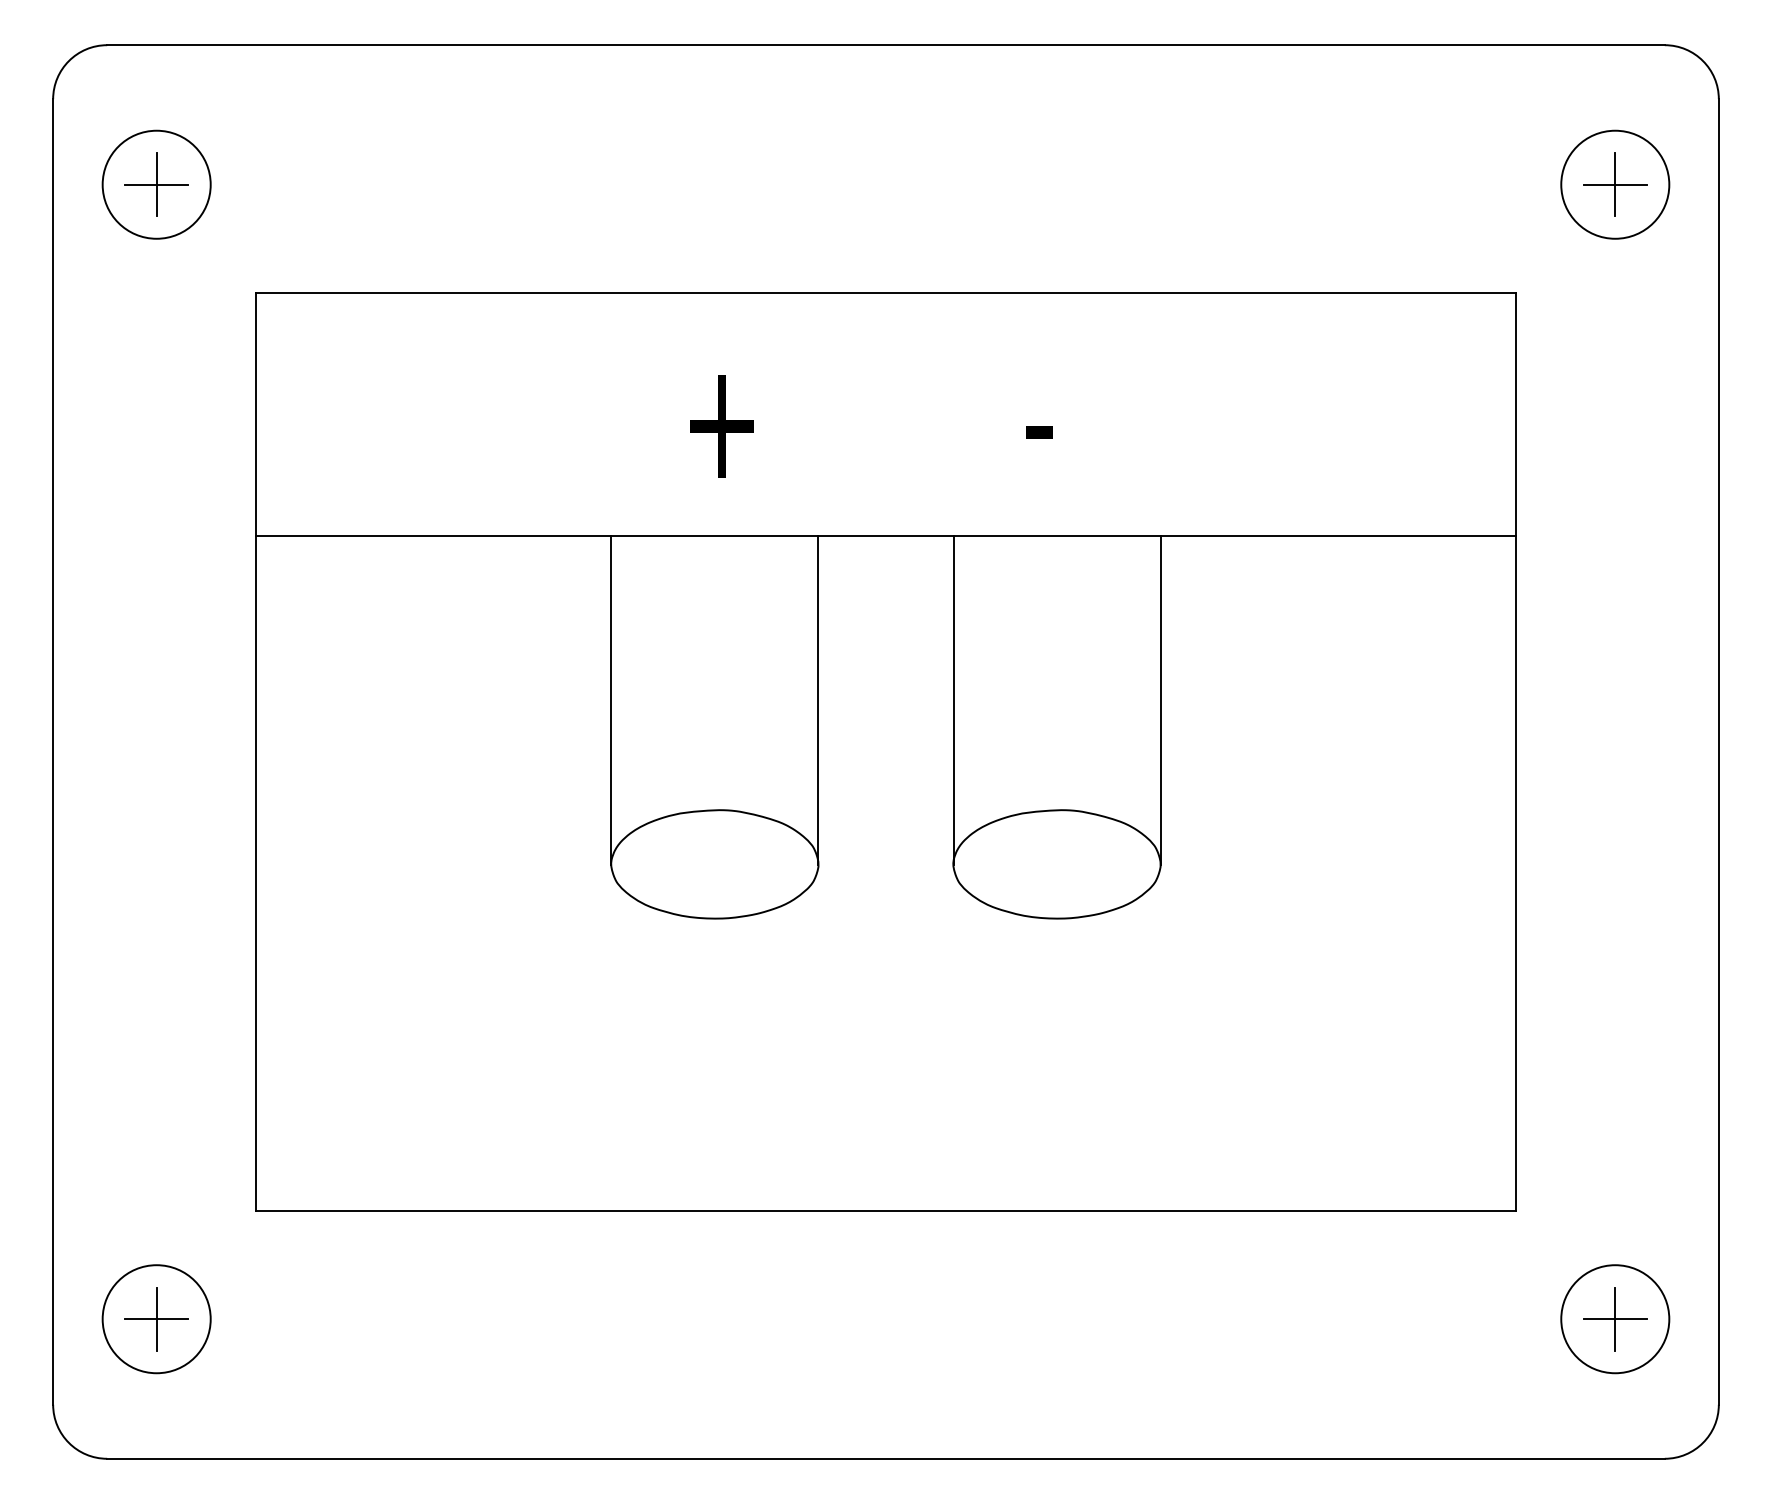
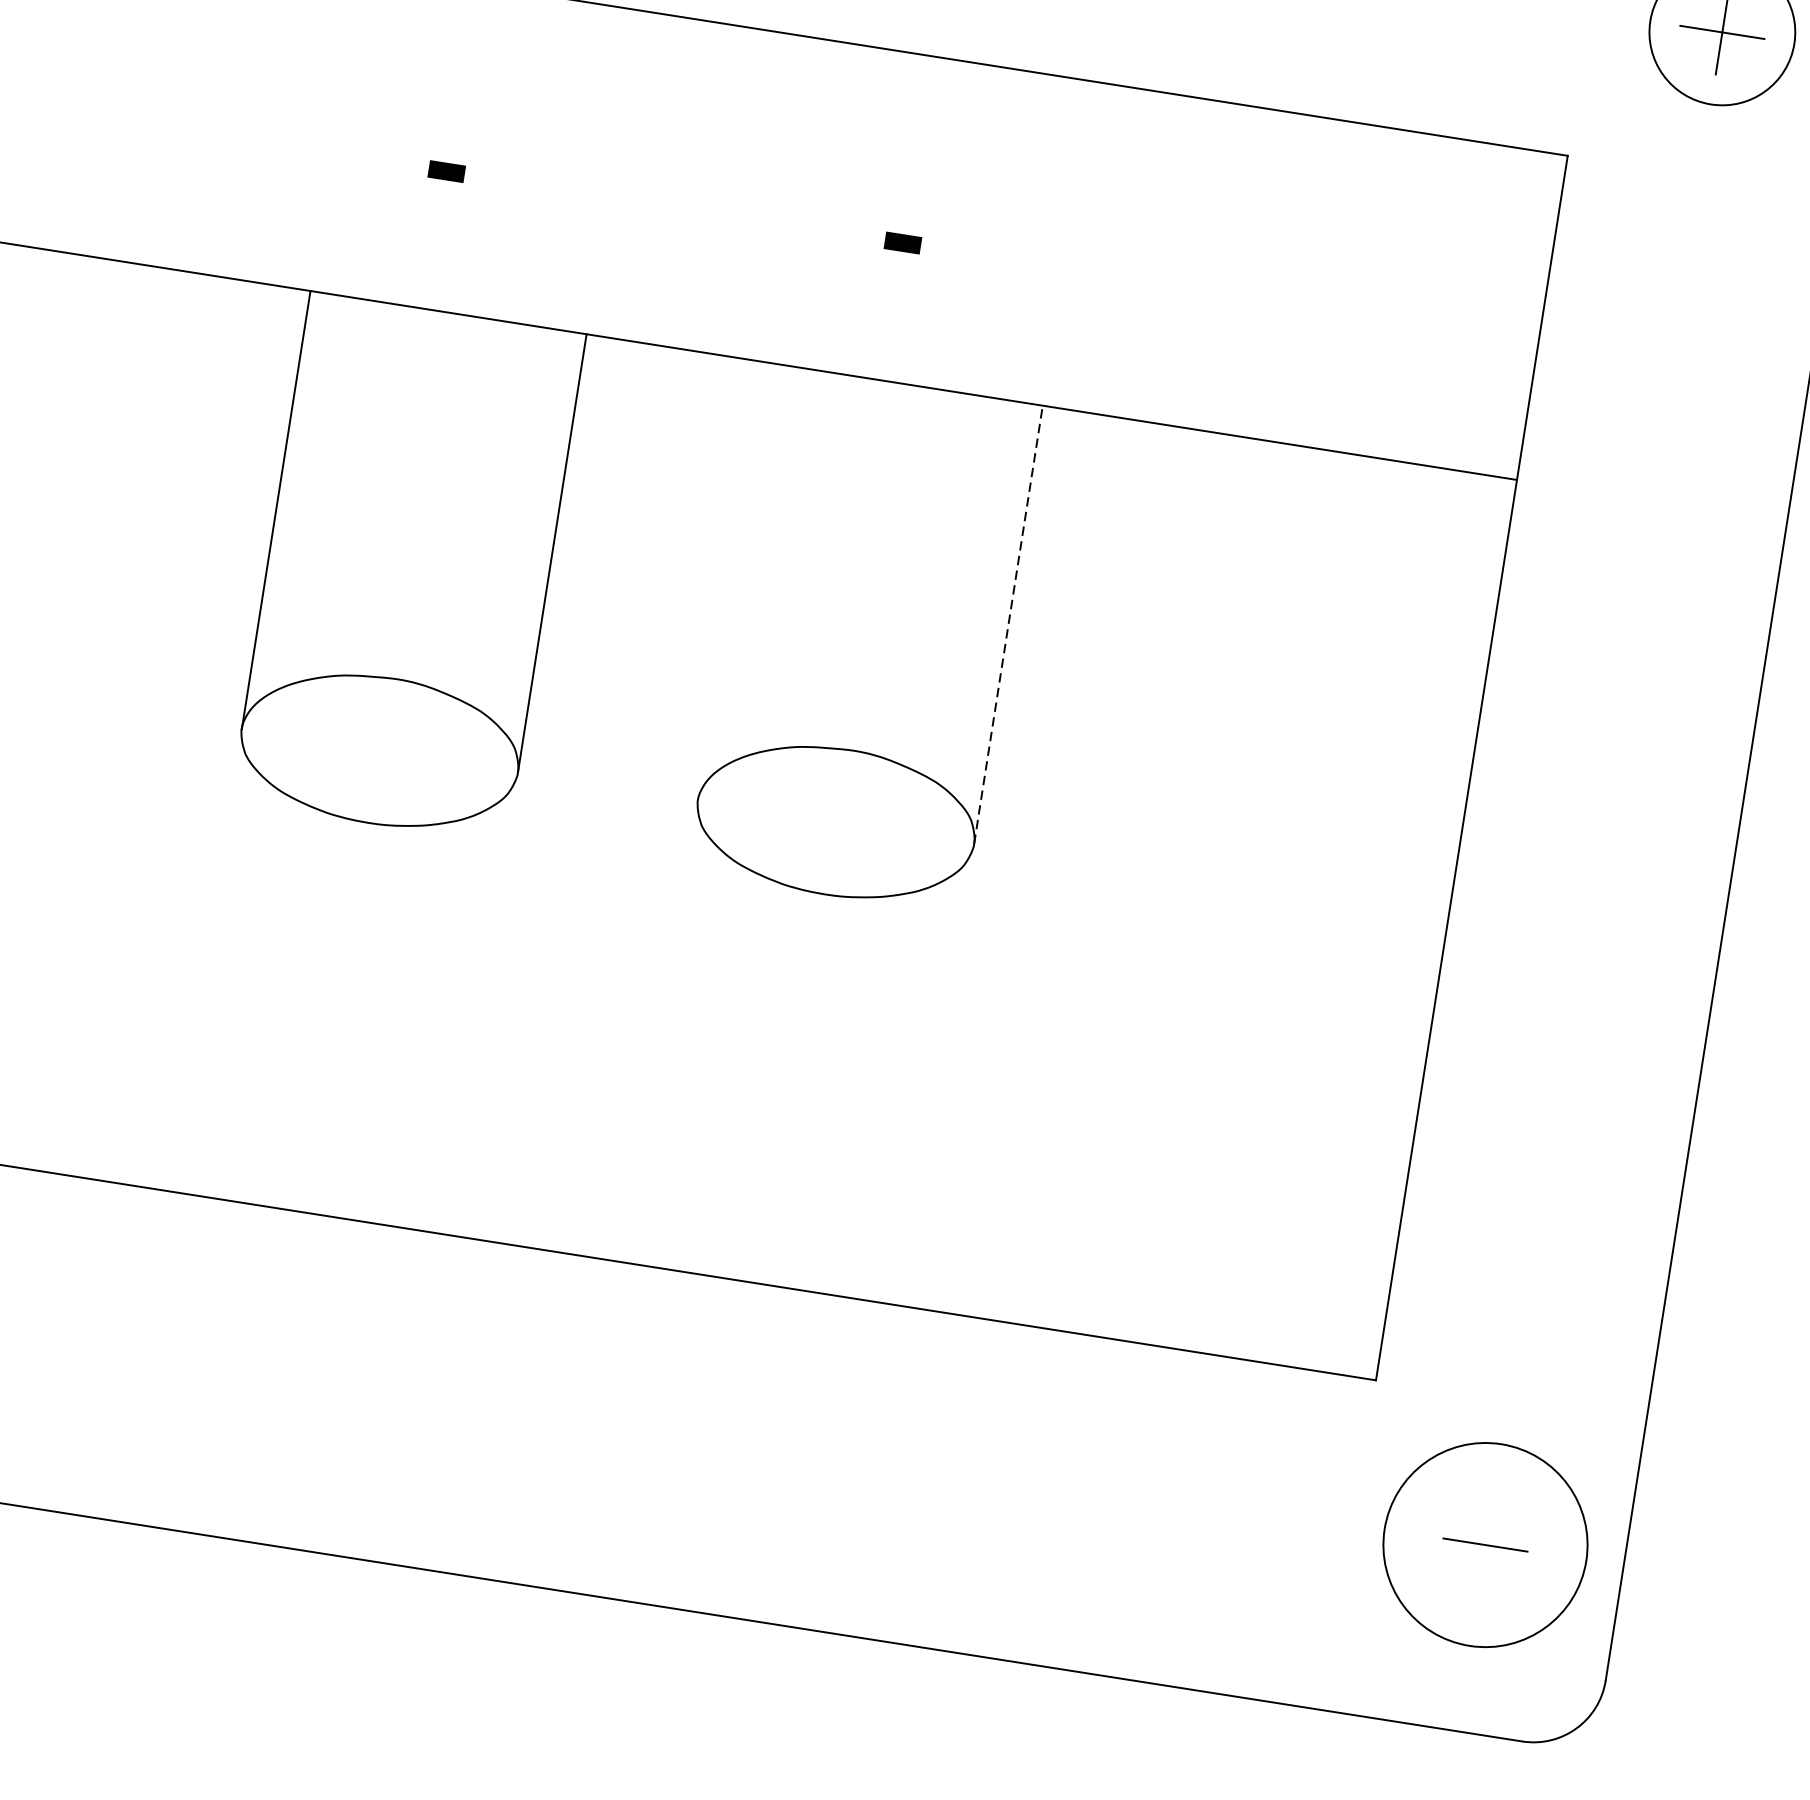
text: (718, 426) -> (476, 167), + -> -
line: (953, 699) -> (732, 580), removed
line: (1160, 699) -> (1008, 623), solid -> dashed
line: (1615, 1318) -> (1485, 1544), removed
circle: (1615, 1319) -> (1485, 1545), size x1.4

